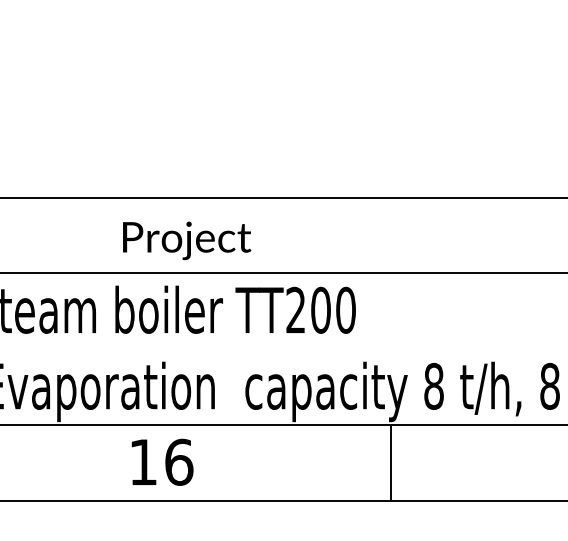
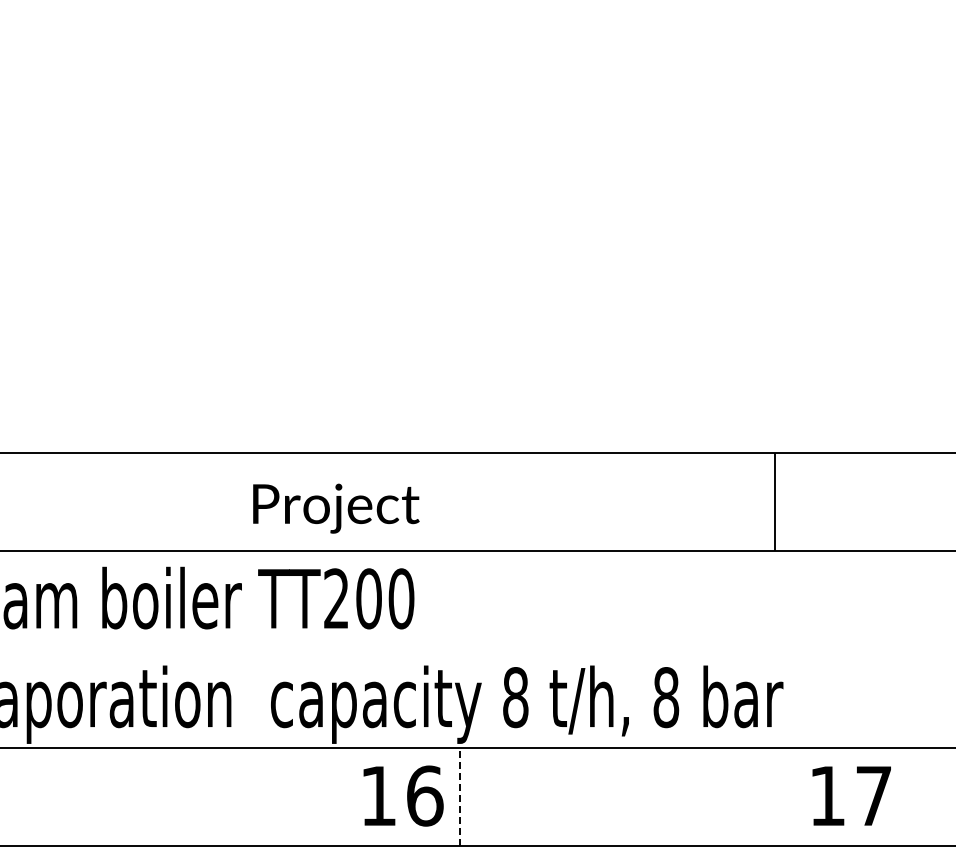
text: (187, 240) -> (336, 508), moved
text: (162, 461) -> (403, 795), moved
line: (391, 462) -> (460, 796), solid -> dashed

